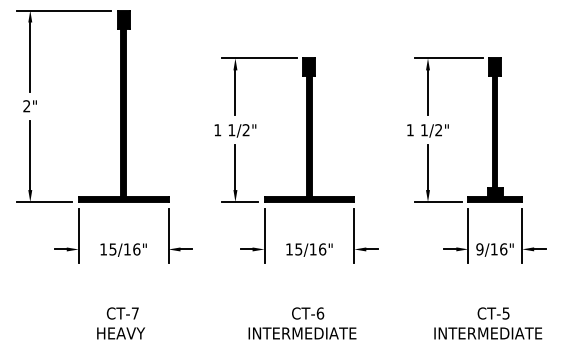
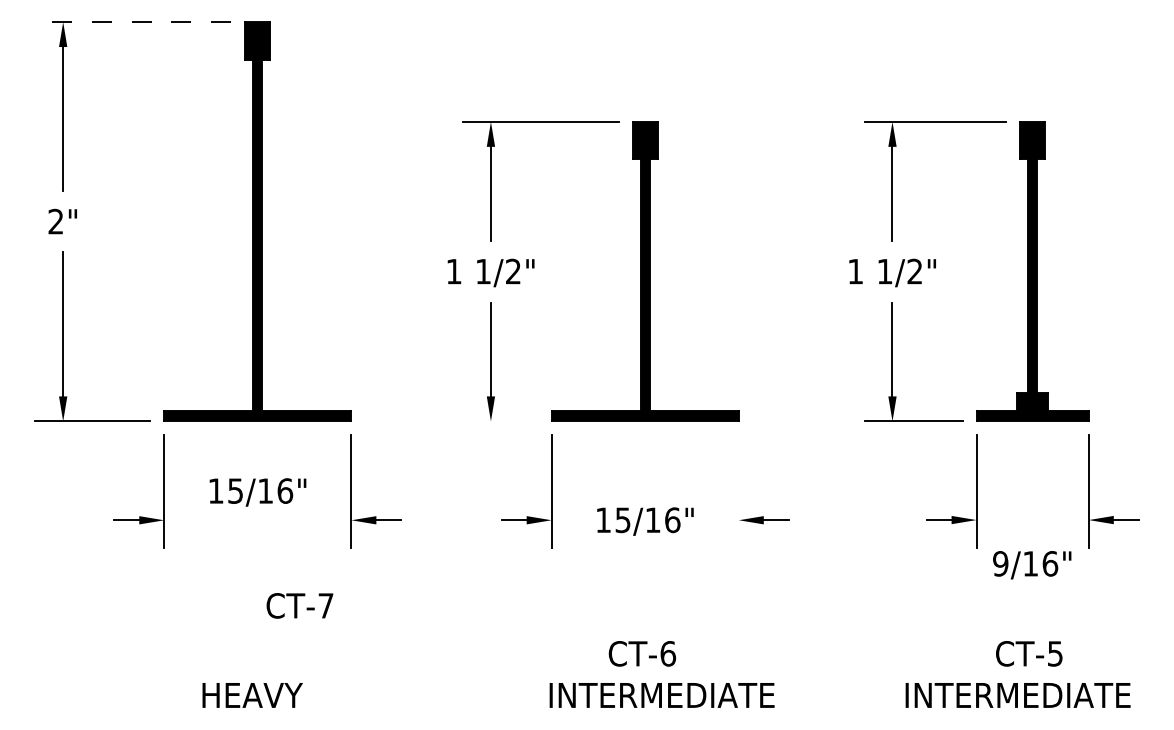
line: (63, 10) -> (132, 21), solid -> dashed
line: (239, 202) -> (499, 422), removed
line: (354, 235) -> (739, 491), removed
text: (123, 249) -> (257, 491), moved
text: (494, 249) -> (1031, 564), moved
text: (122, 313) -> (299, 605), moved
text: (302, 333) -> (662, 695), moved

